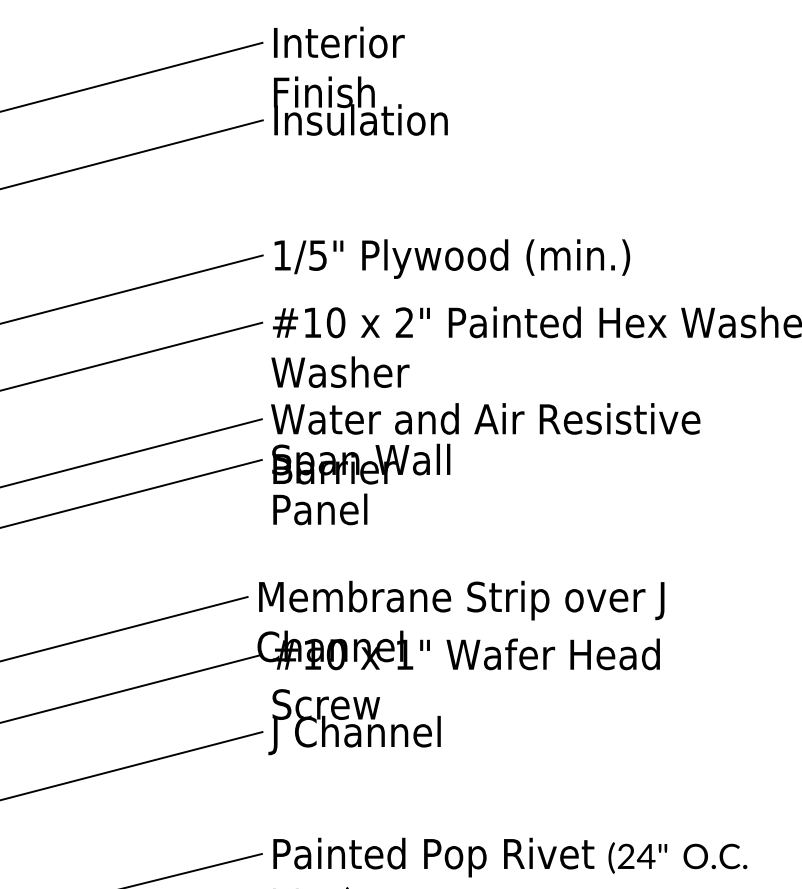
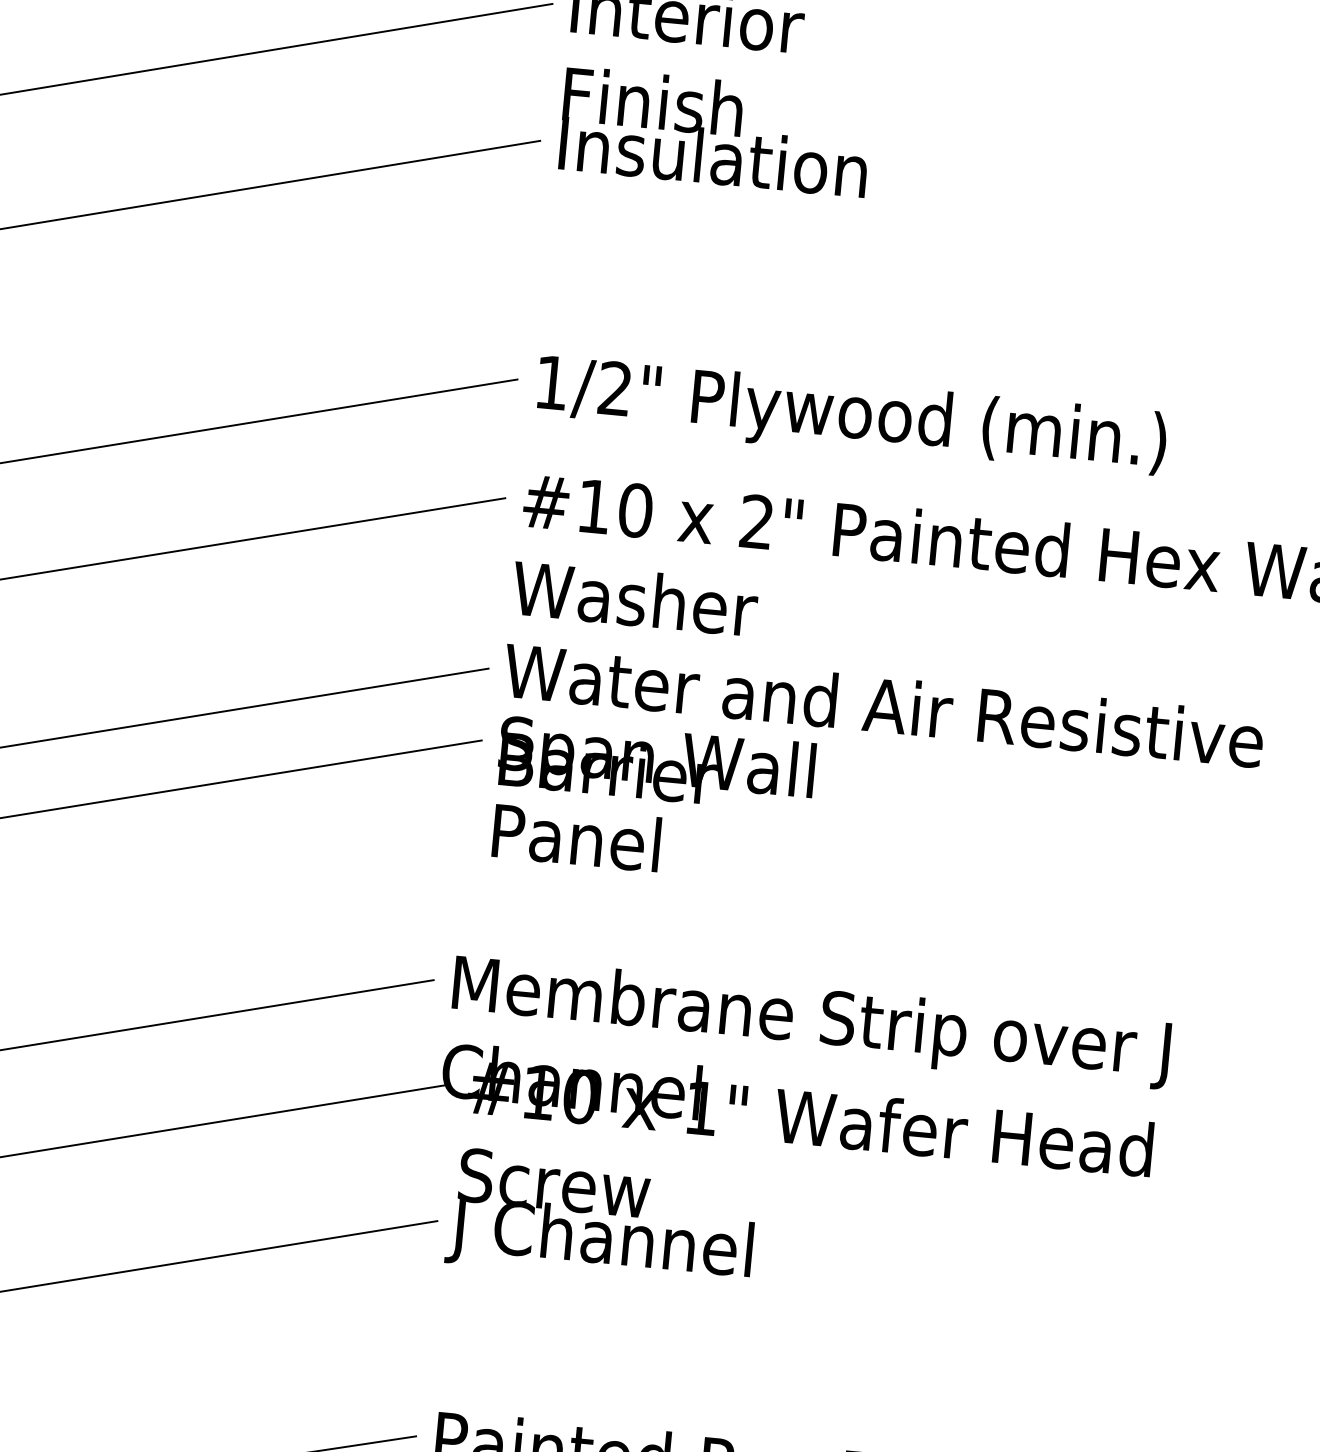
text: (317, 255) -> (614, 388), 1/5" -> 1/2"

